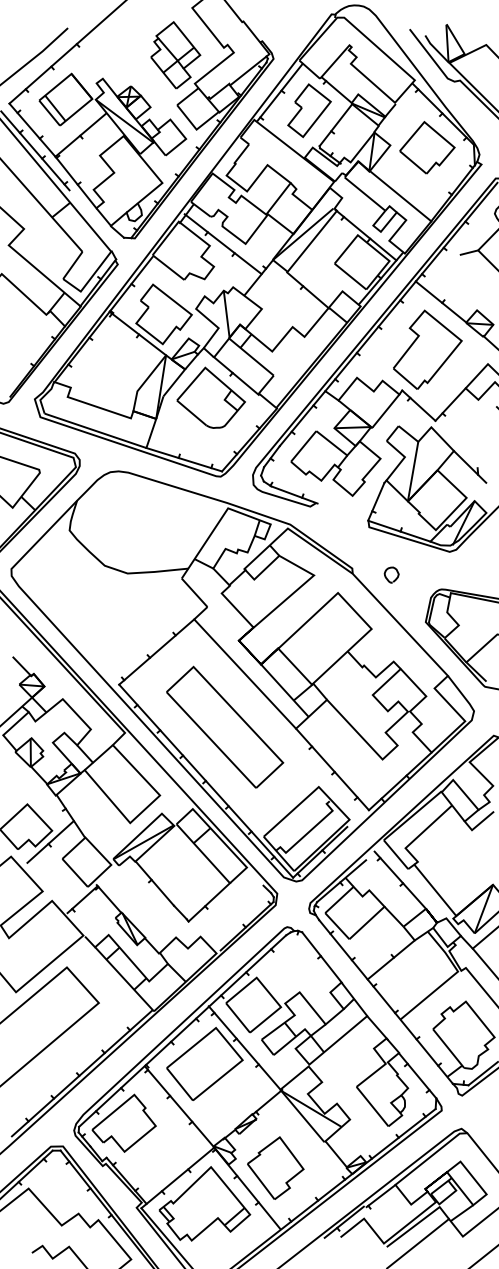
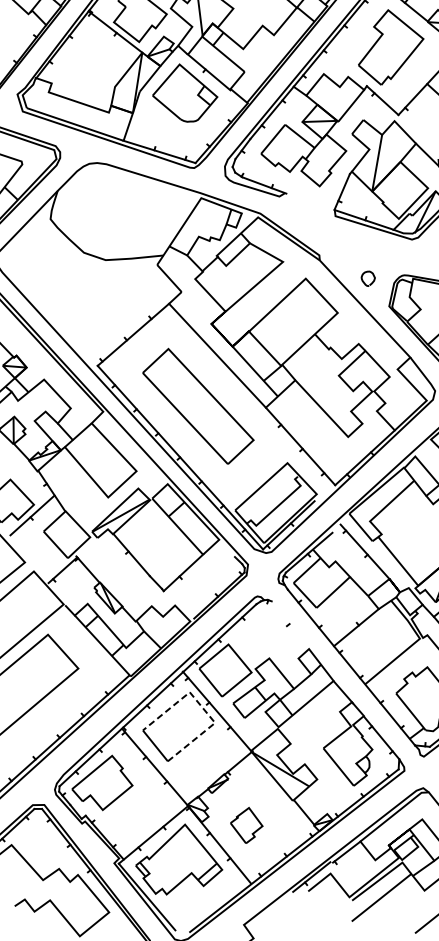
curve: (386, 572) -> (363, 276), moved
line: (322, 957) -> (291, 625), removed
line: (229, 1044) -> (202, 708), solid -> dashed
part: (275, 1167) -> (246, 824), size x0.6

